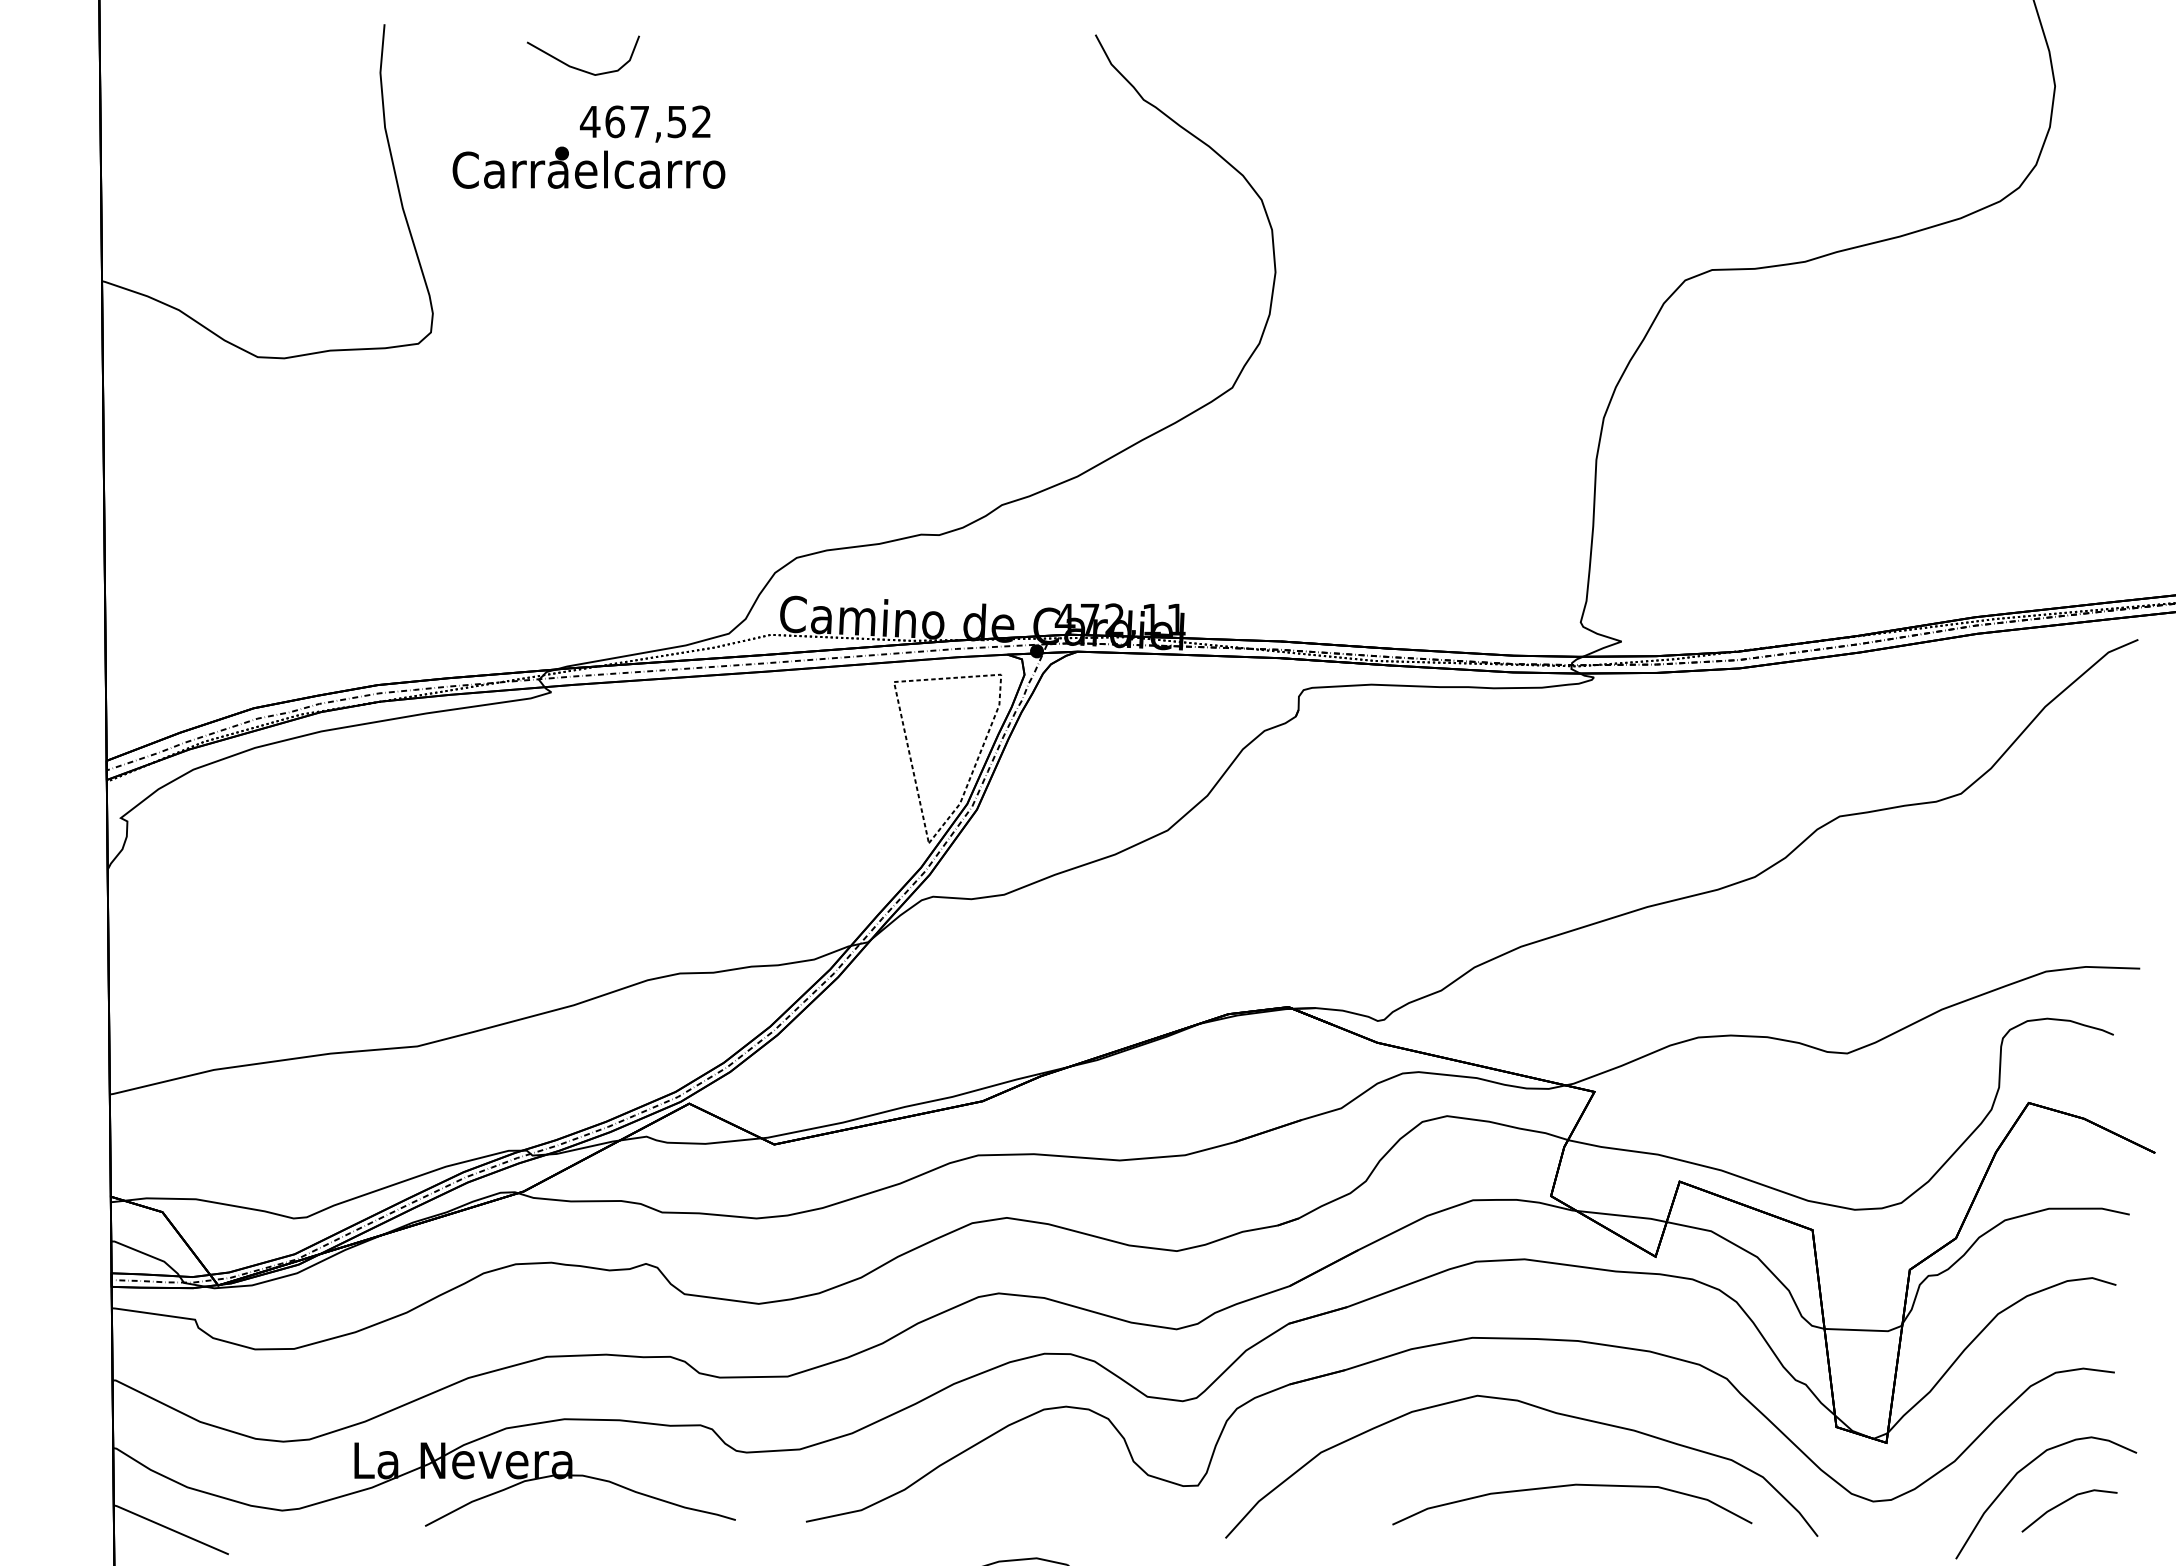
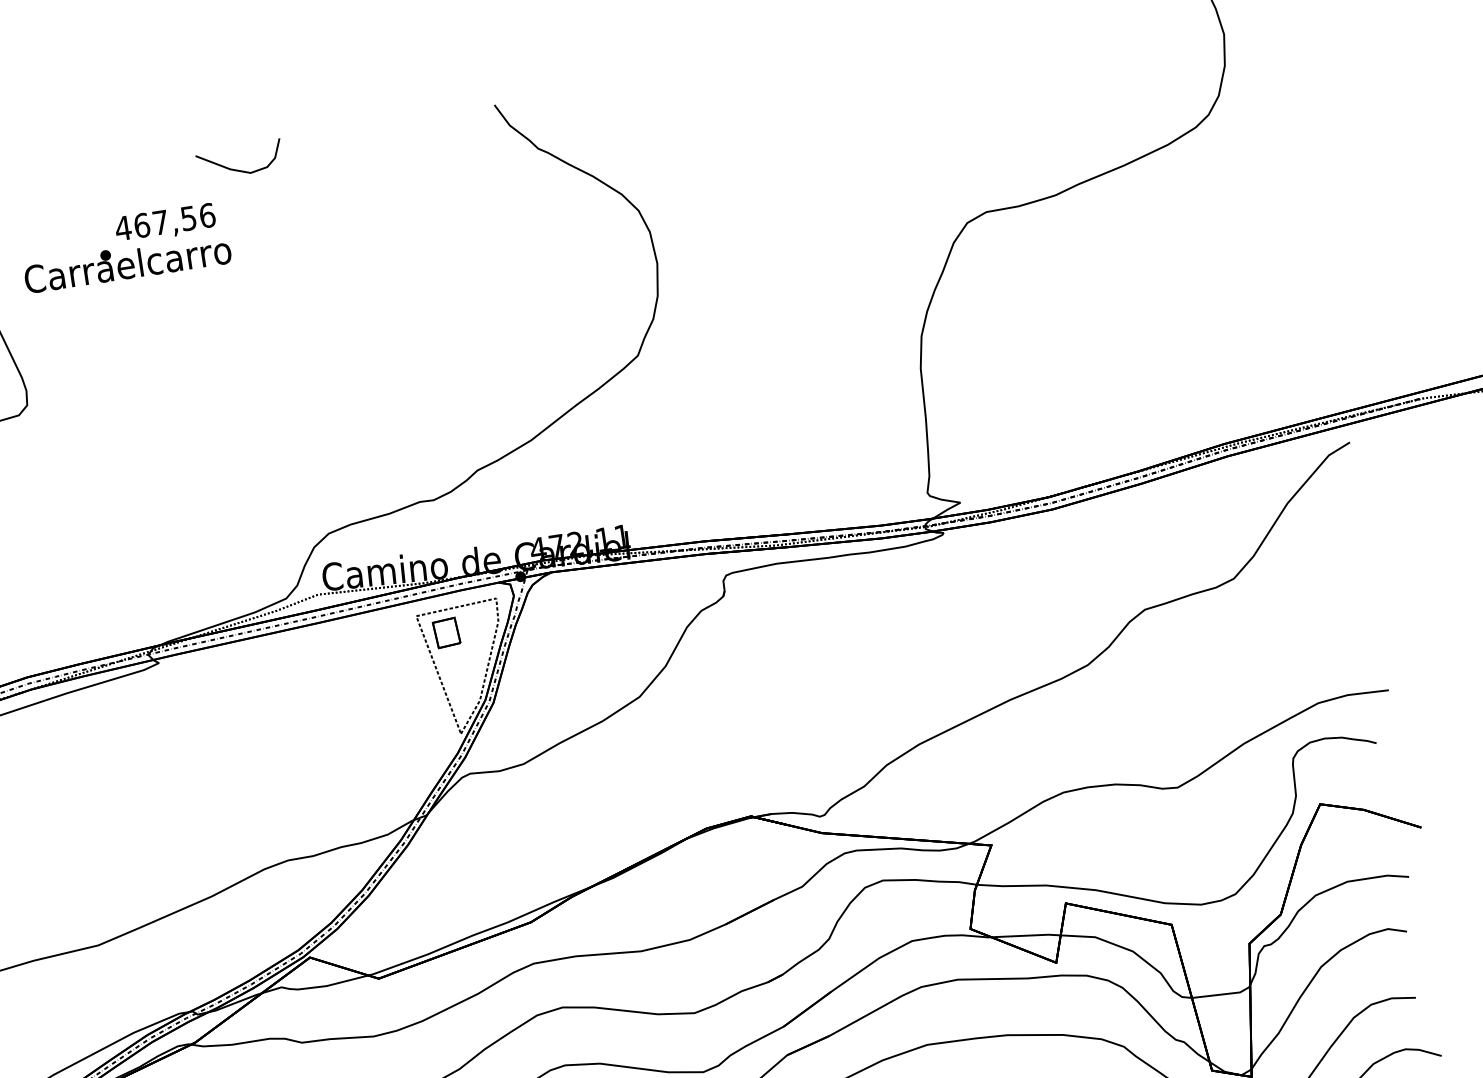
curve: (579, 68) -> (238, 169), moved
text: (701, 121) -> (207, 215), 467,52 -> 467,56
part: (929, 709) -> (446, 632), added

